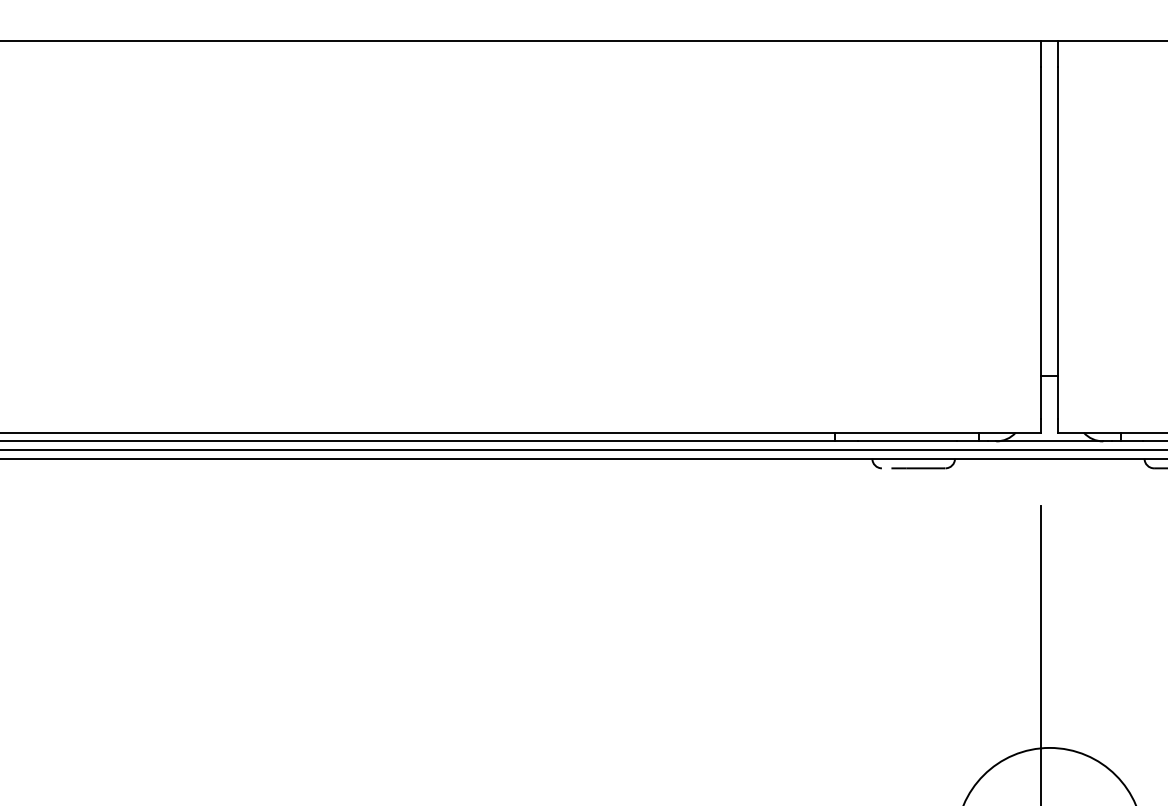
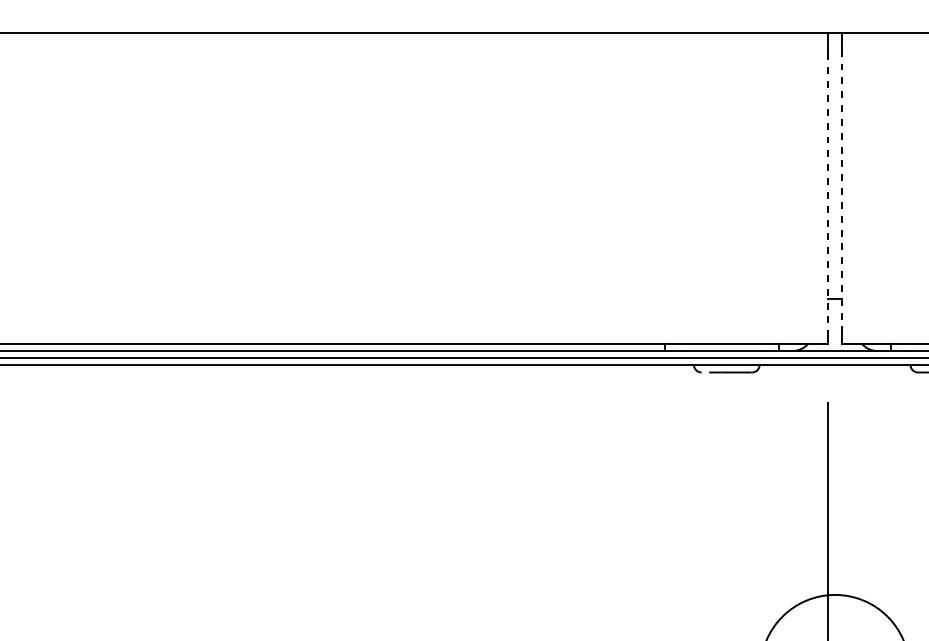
line: (1041, 243) -> (828, 193), solid -> dashed
line: (1058, 243) -> (842, 193), solid -> dashed

